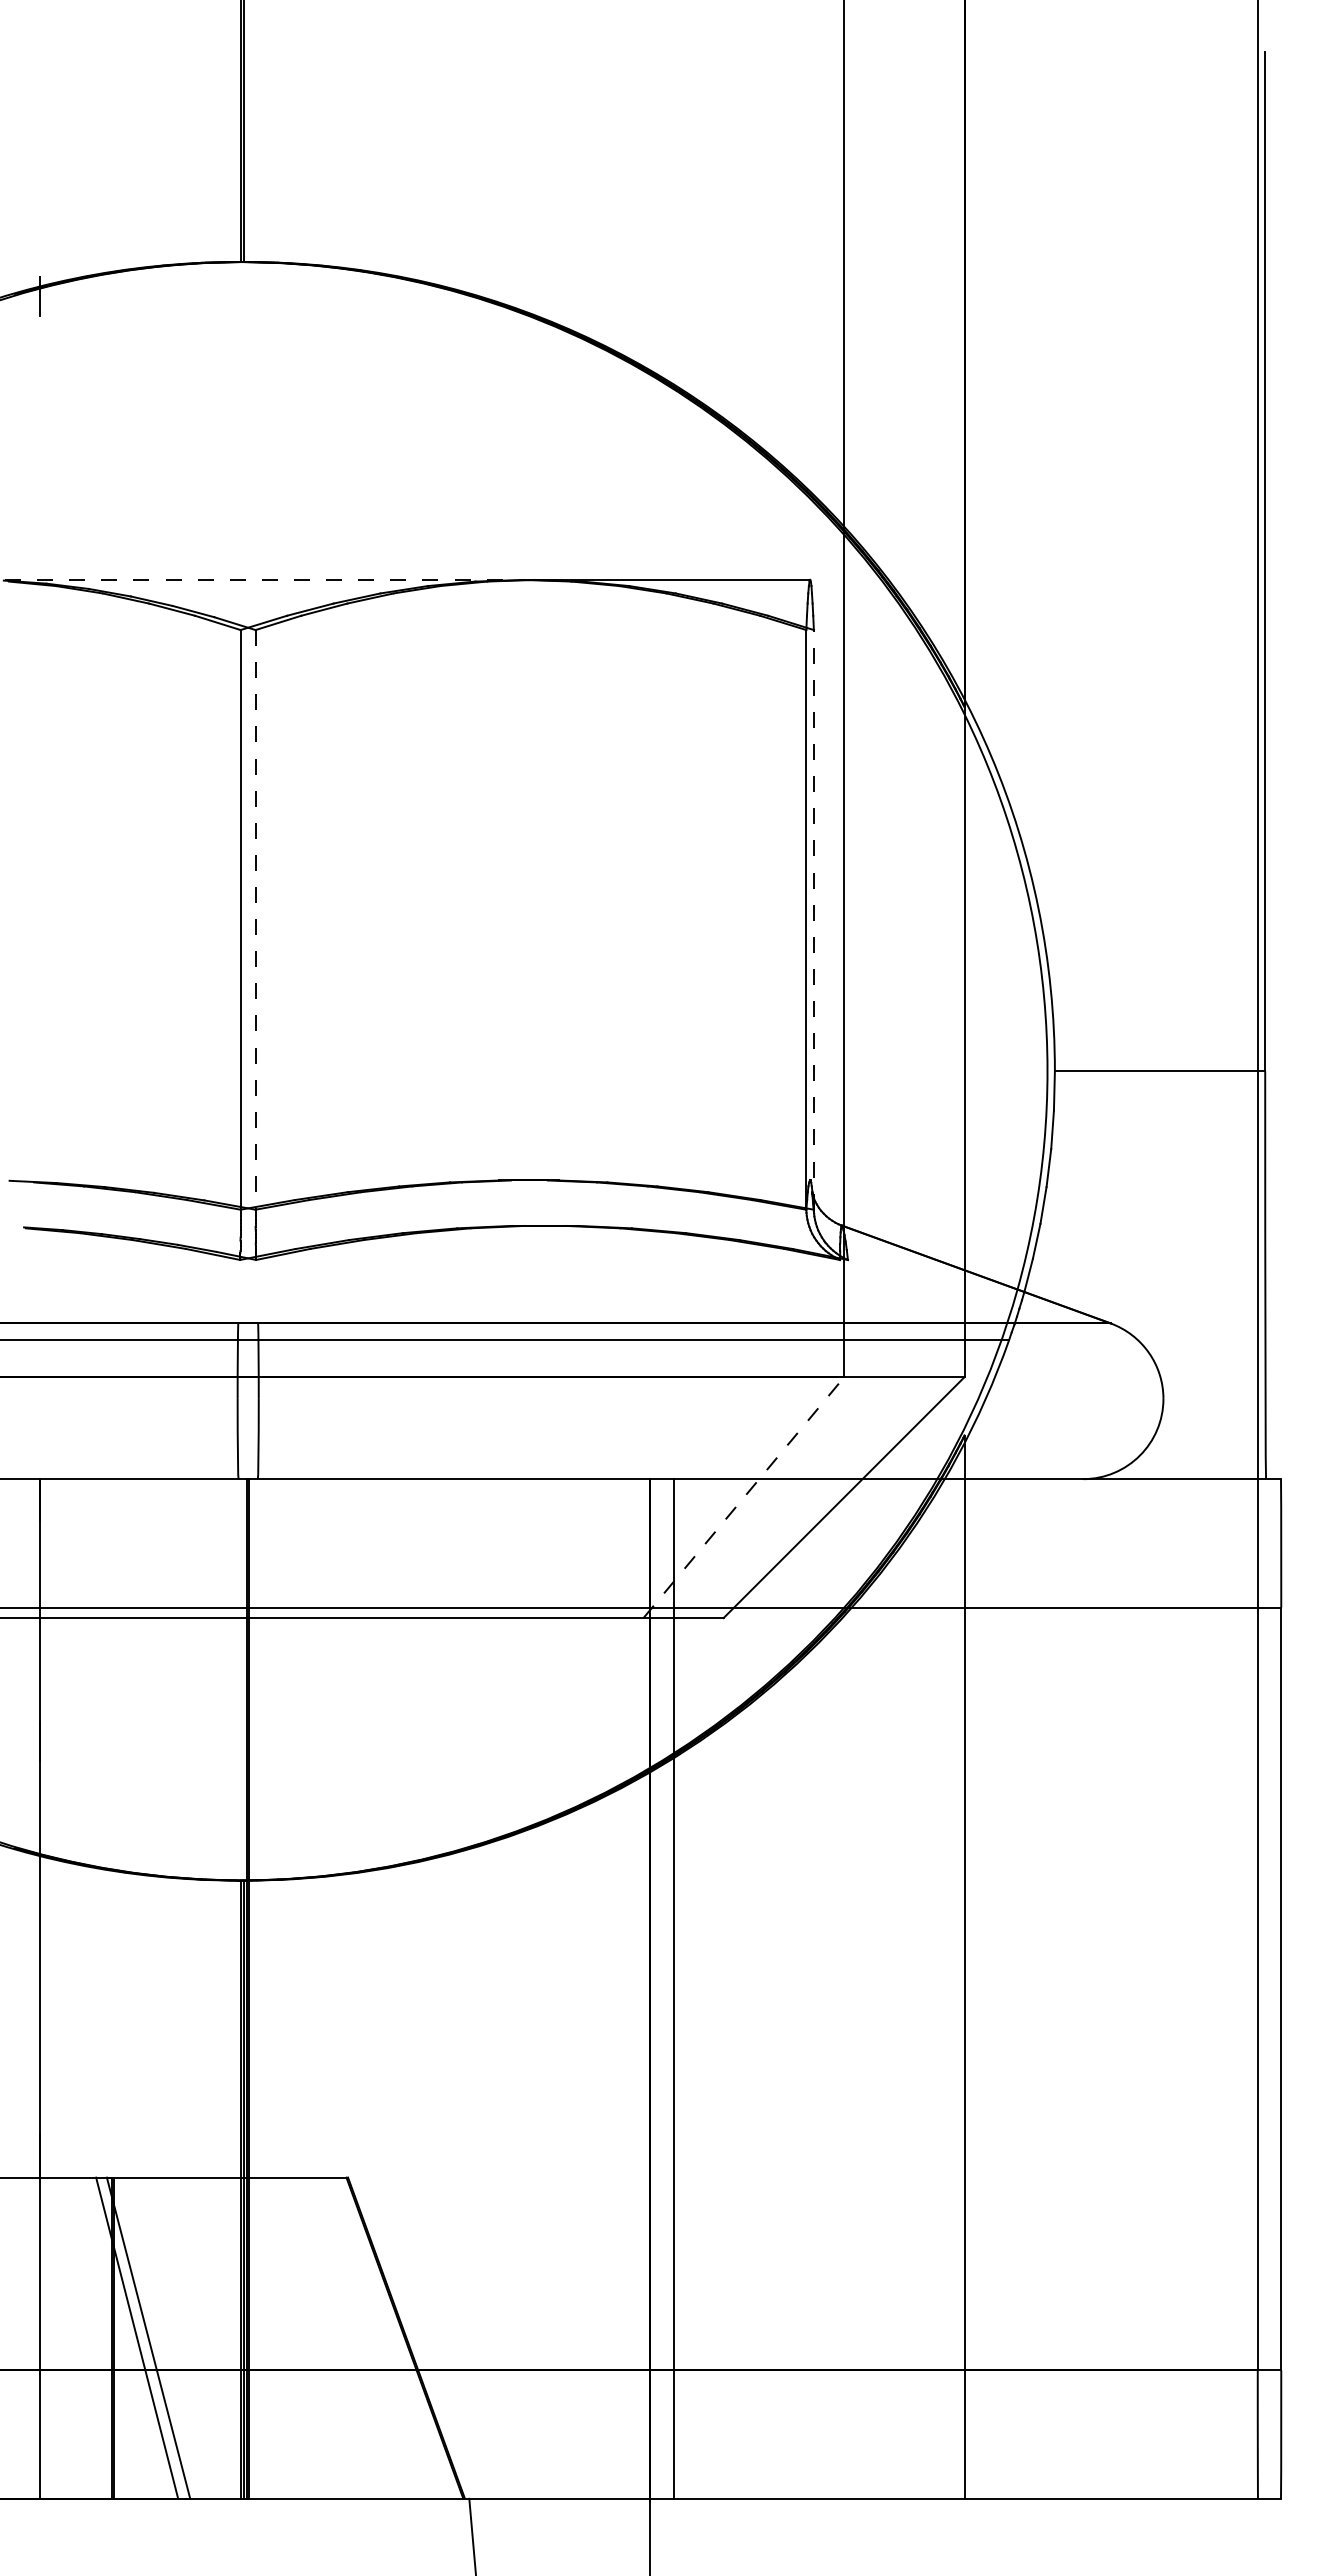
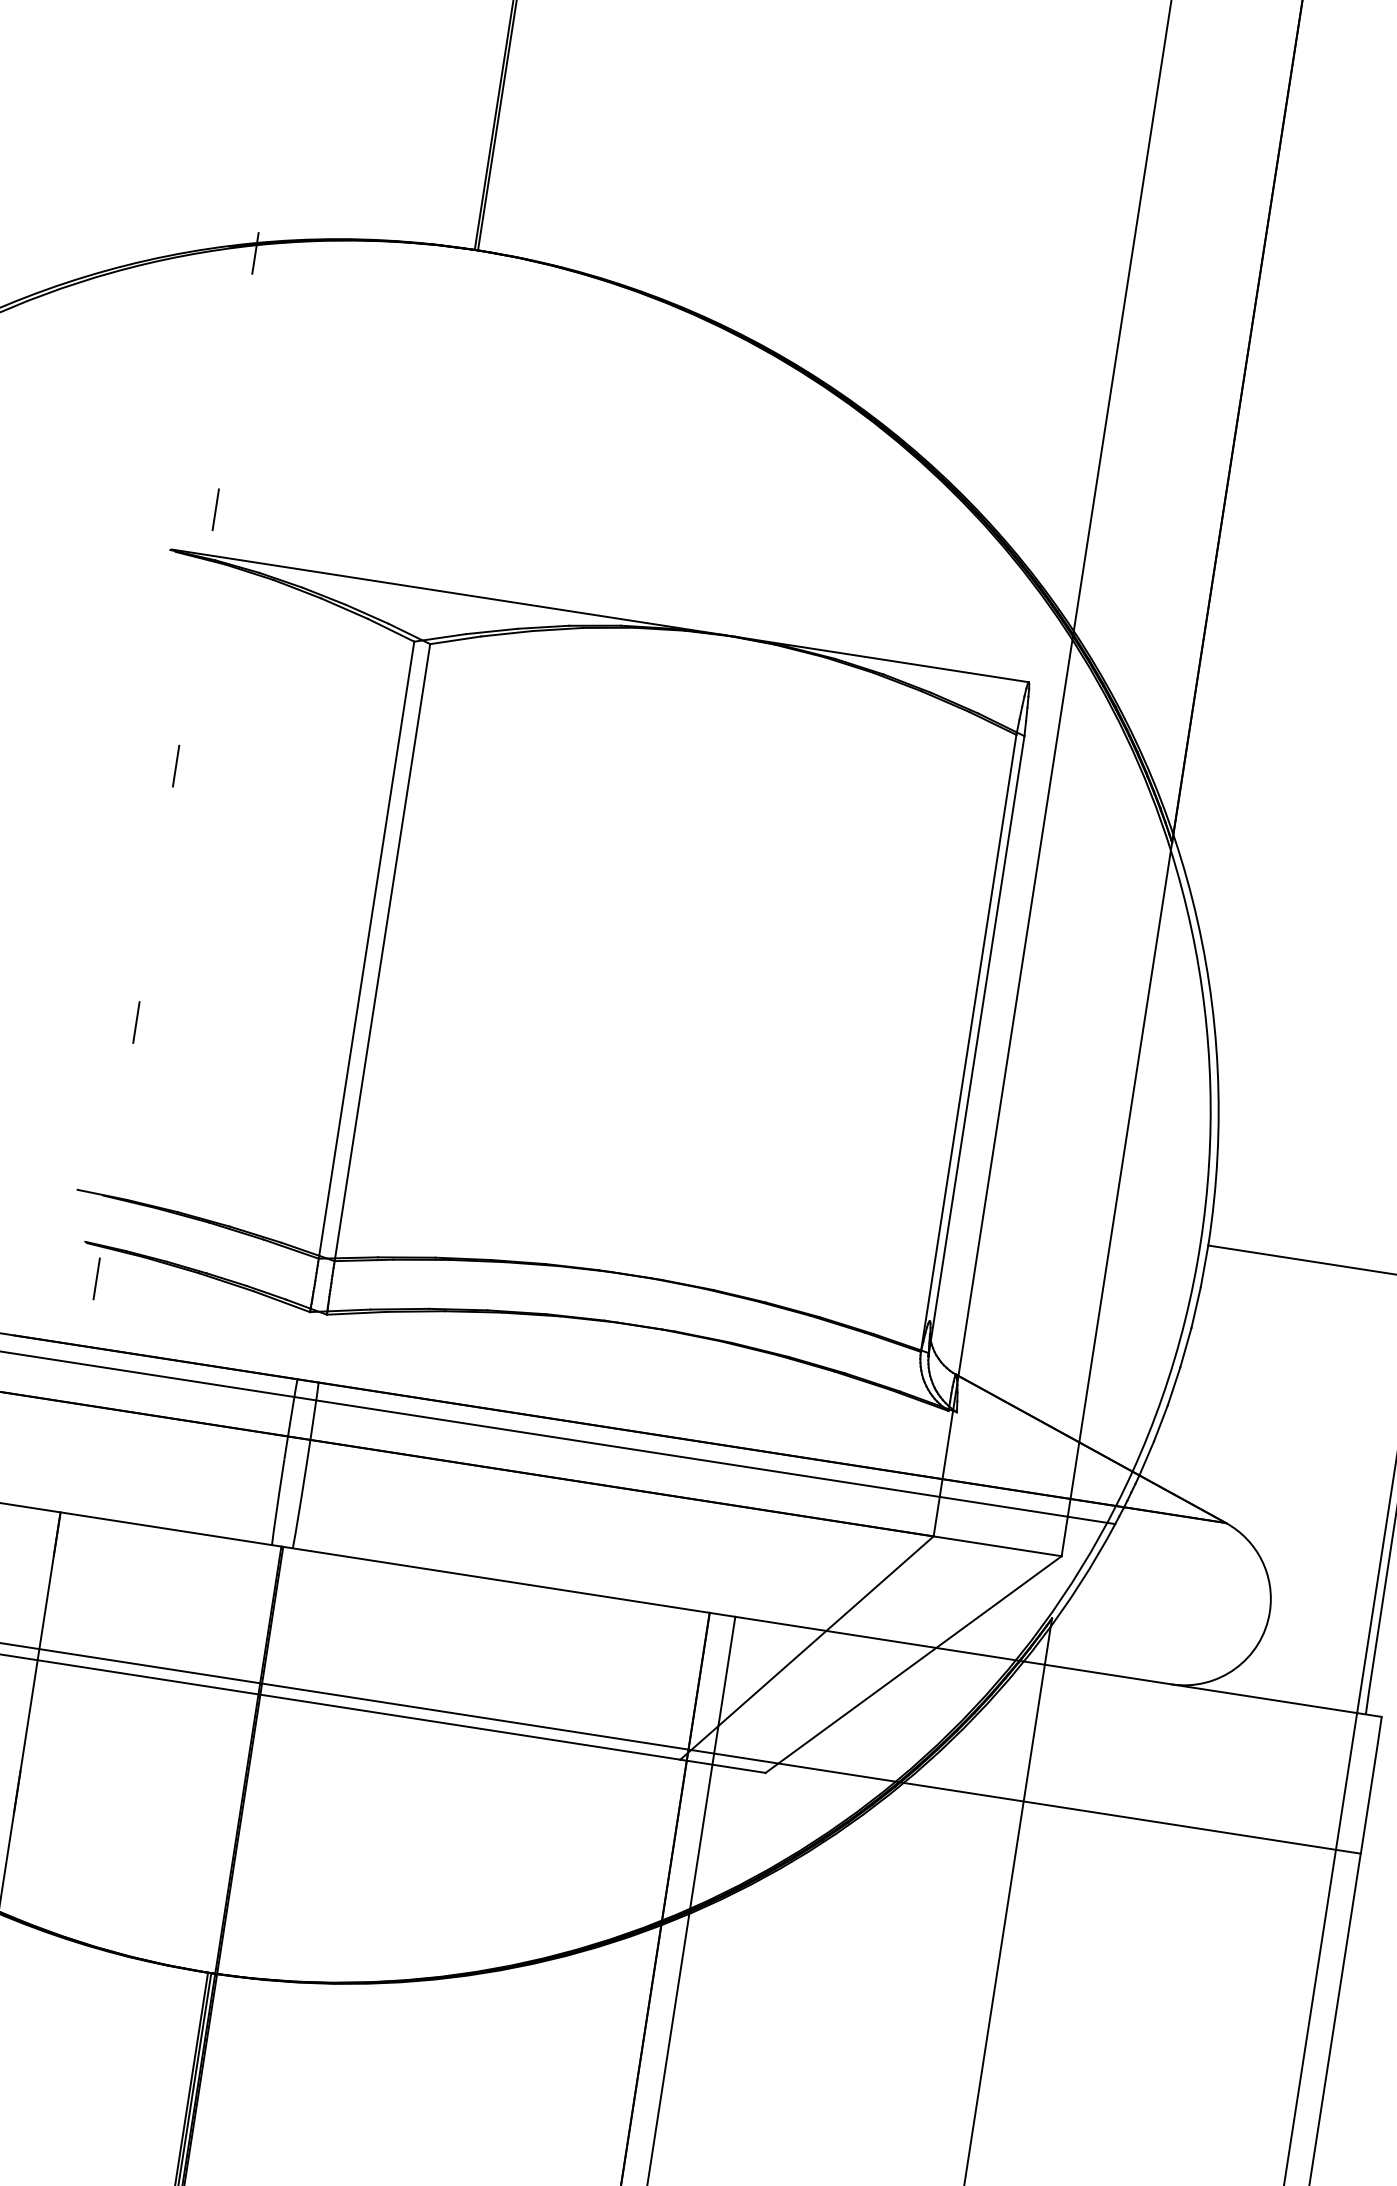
line: (39, 536) -> (215, 508), added
line: (269, 579) -> (453, 592), dashed -> solid
line: (39, 778) -> (175, 766), added
line: (255, 919) -> (382, 952), dashed -> solid
line: (813, 919) -> (976, 1044), dashed -> solid
line: (39, 1018) -> (136, 1022), added
line: (39, 1259) -> (96, 1278), added
line: (743, 1497) -> (806, 1647), dashed -> solid

